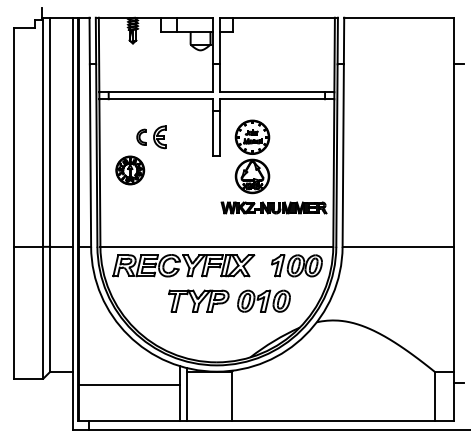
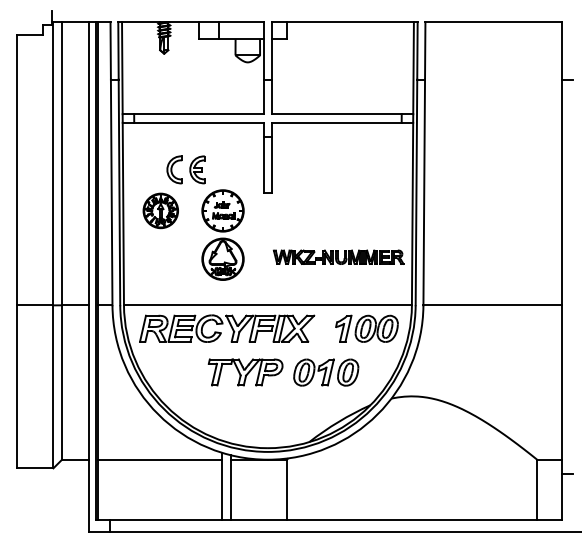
part: (141, 136) -> (174, 169), size x1.43
part: (252, 156) -> (222, 234), moved
line: (129, 385) -> (159, 459), moved

